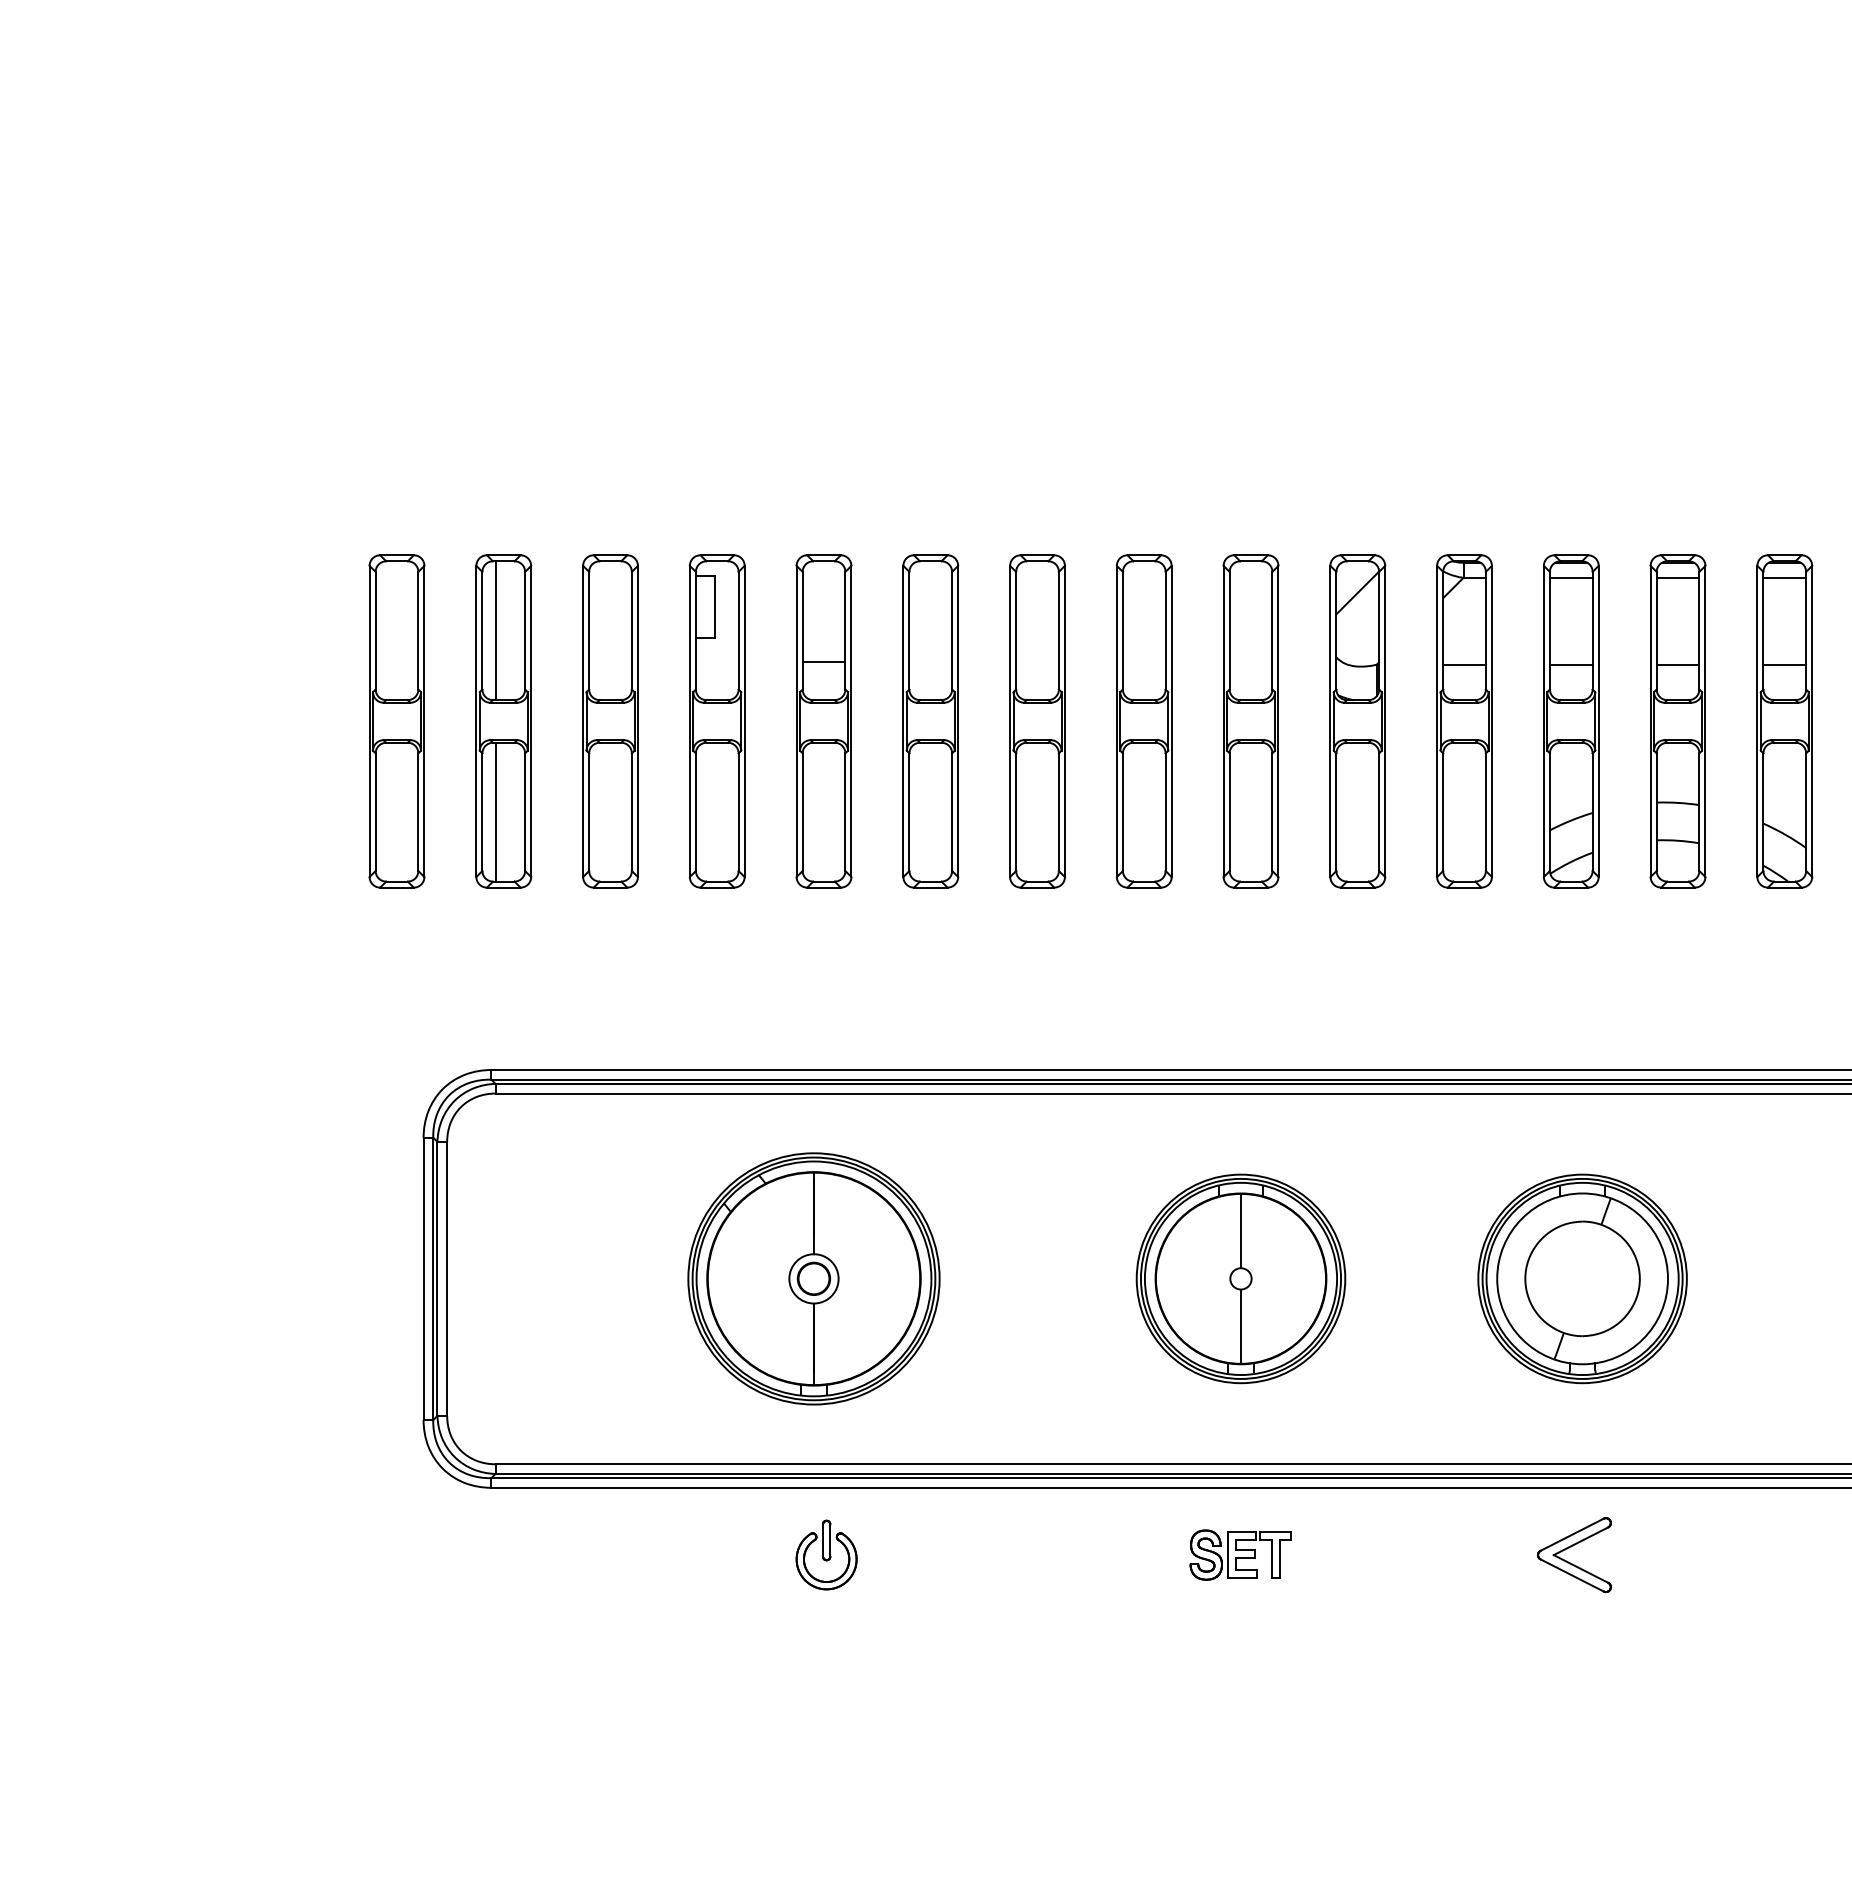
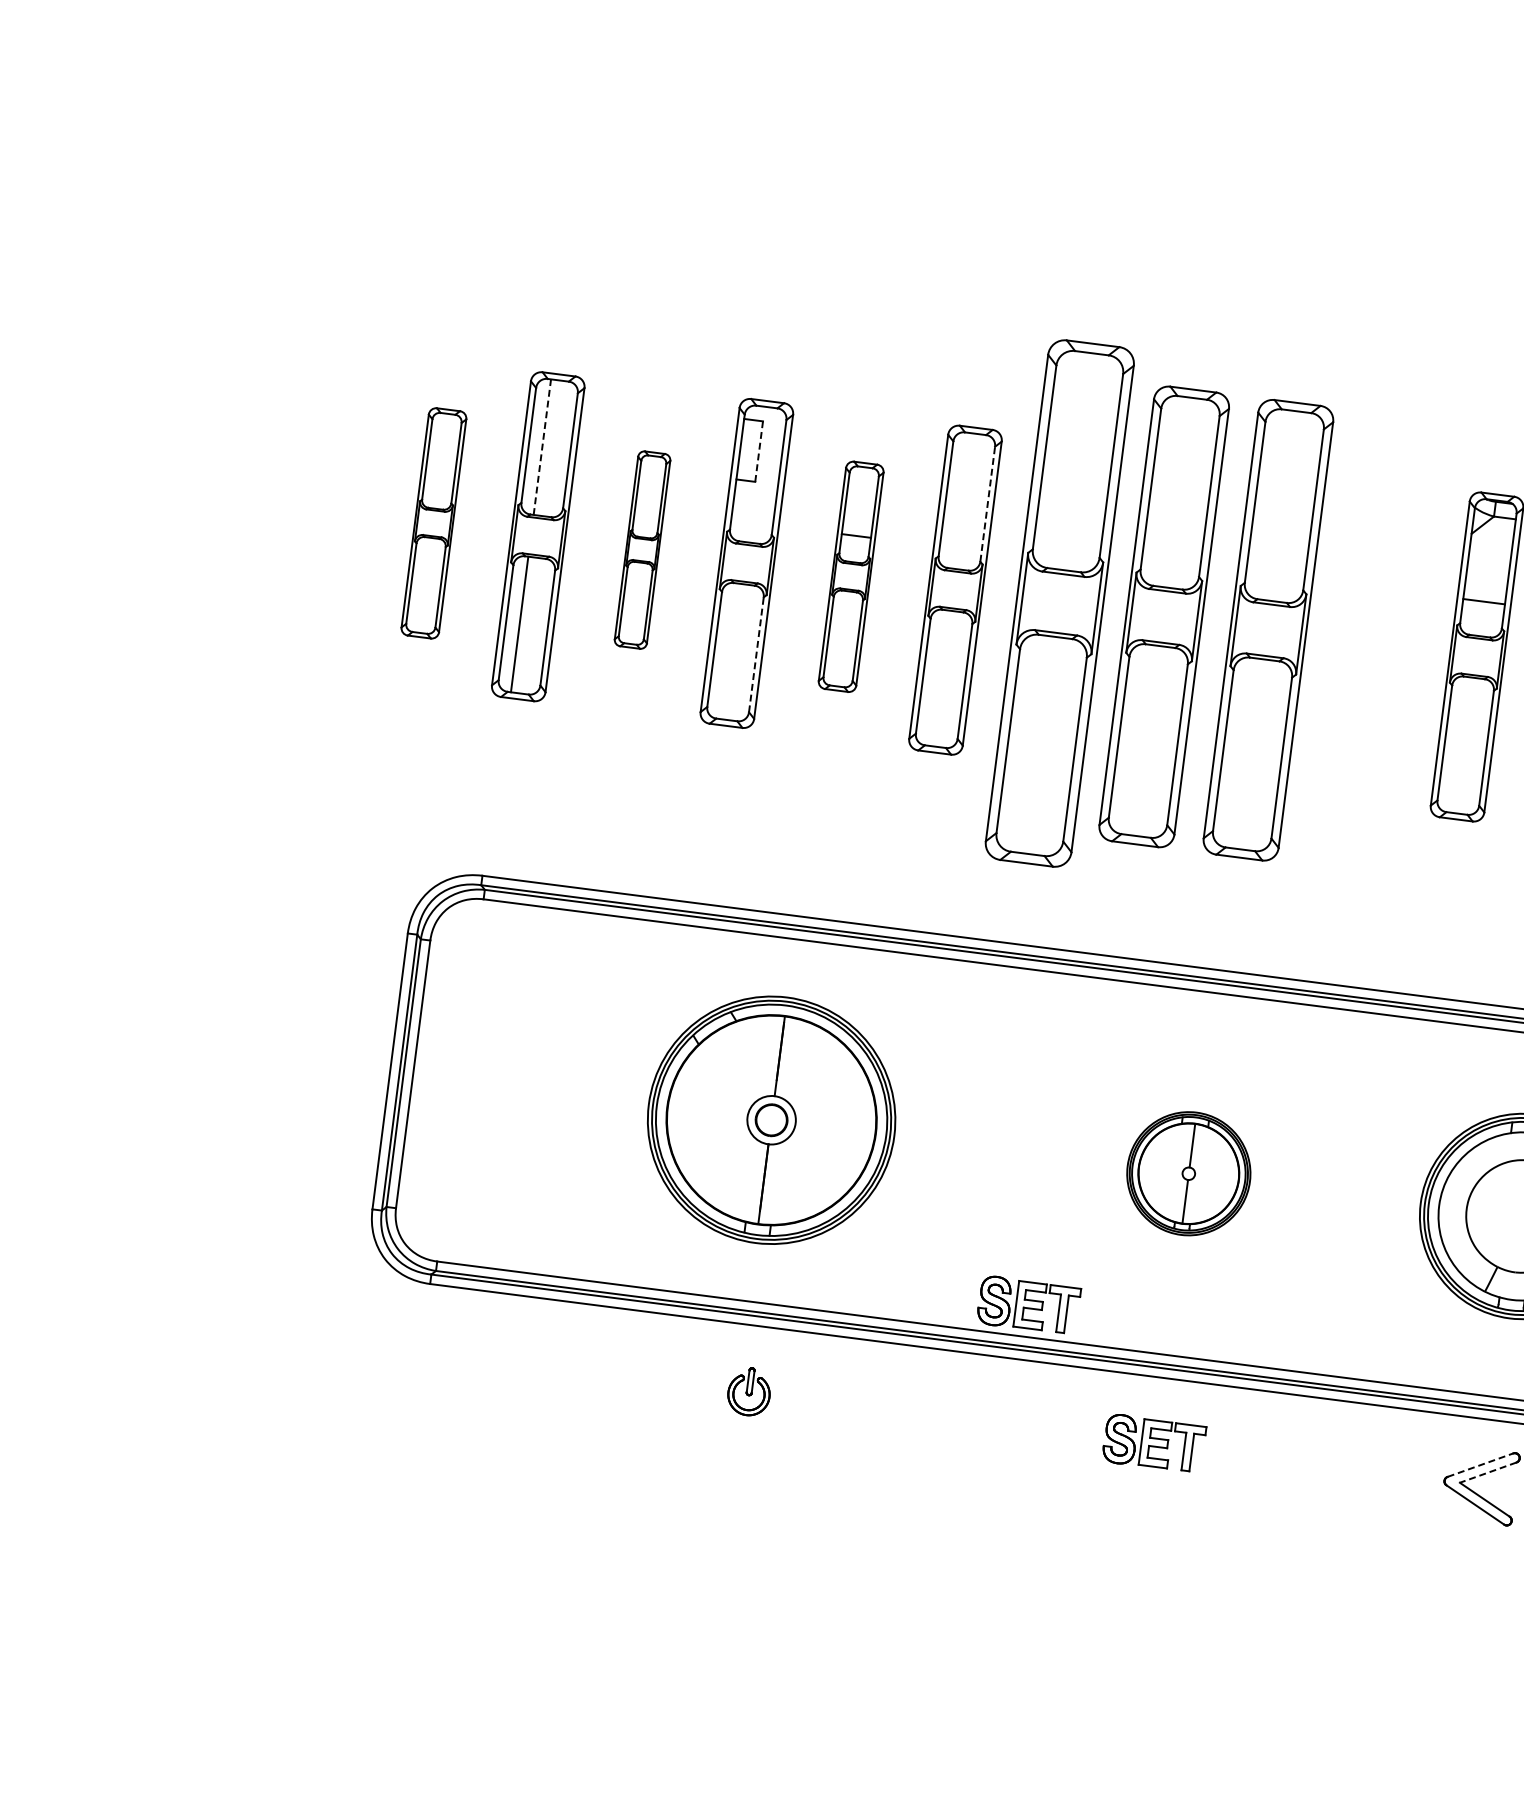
line: (715, 607) -> (759, 451), solid -> dashed
line: (496, 630) -> (542, 446), solid -> dashed
line: (952, 630) -> (988, 504), solid -> dashed
part: (396, 721) -> (433, 523), size x0.7
part: (610, 721) -> (642, 550), size x0.6
part: (823, 721) -> (850, 576), size x0.7
part: (1037, 721) -> (1059, 603), size x1.6
part: (1143, 721) -> (1163, 616), size x1.4
part: (1250, 721) -> (1267, 630), size x1.4
part: (1357, 721) -> (1372, 643), removed
line: (738, 812) -> (756, 655), solid -> dashed
part: (1240, 1278) -> (1188, 1173), size x0.6
part: (1096, 1431) -> (1028, 1304), added
line: (1572, 1534) -> (1480, 1464), solid -> dashed
line: (1580, 1541) -> (1487, 1472), solid -> dashed
part: (826, 1554) -> (749, 1391), size x0.7

